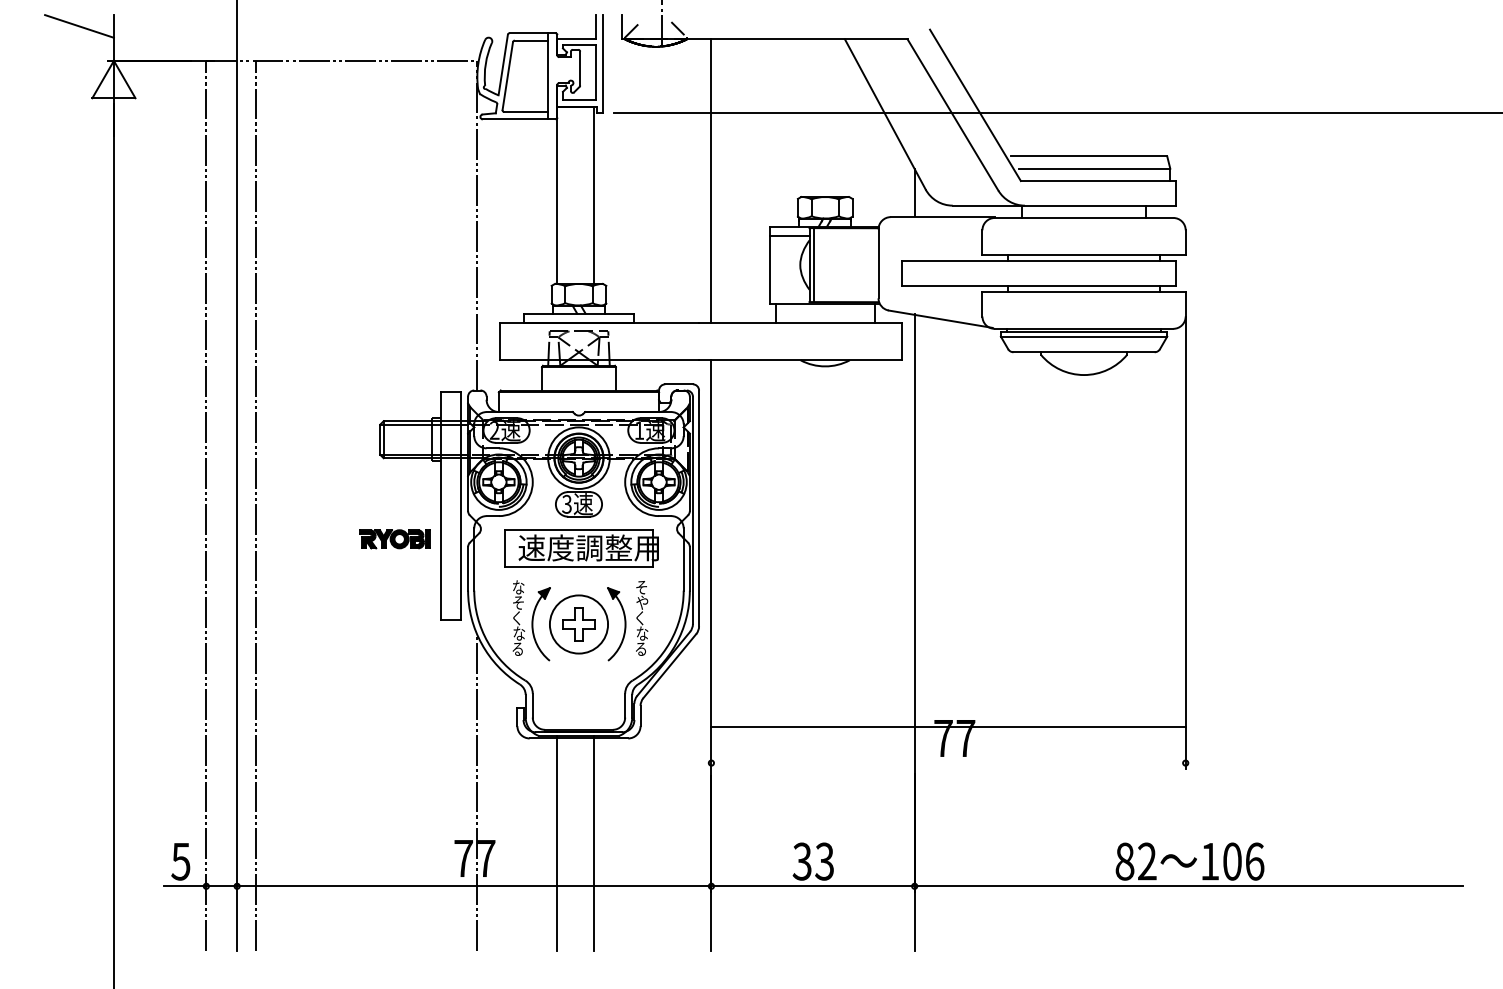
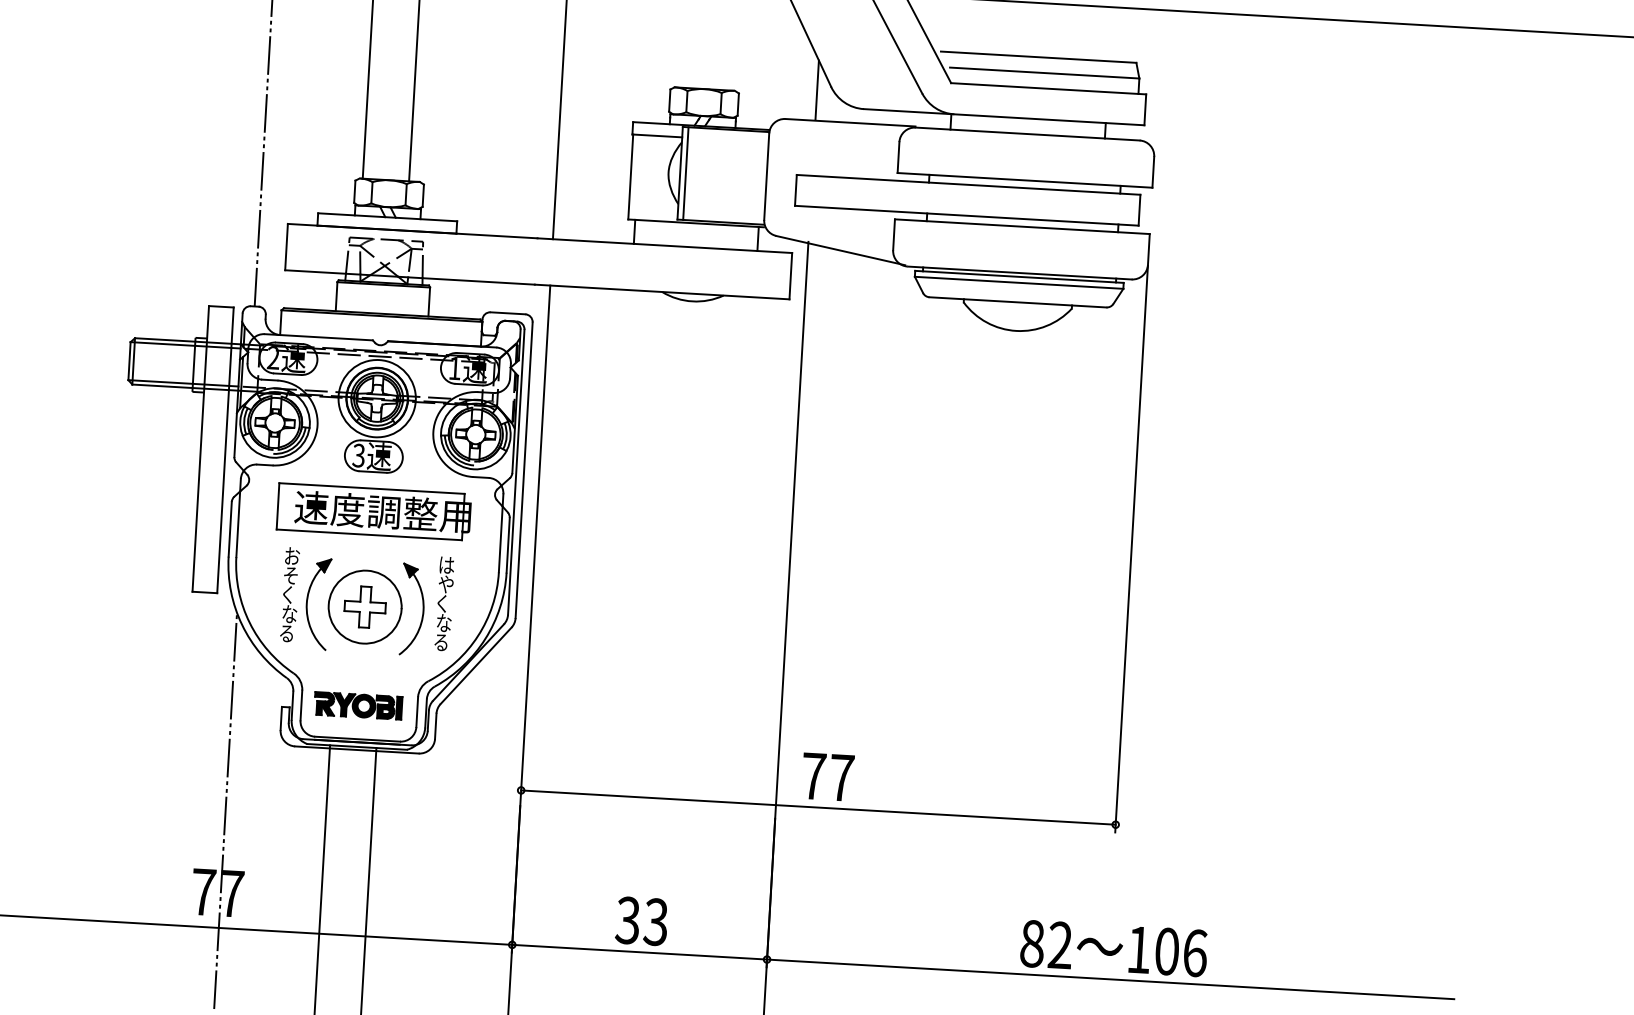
part: (394, 539) -> (357, 706), moved
text: (518, 587) -> (292, 556), な -> お
text: (641, 587) -> (446, 565), そ -> は
line: (948, 727) -> (818, 808), moved

